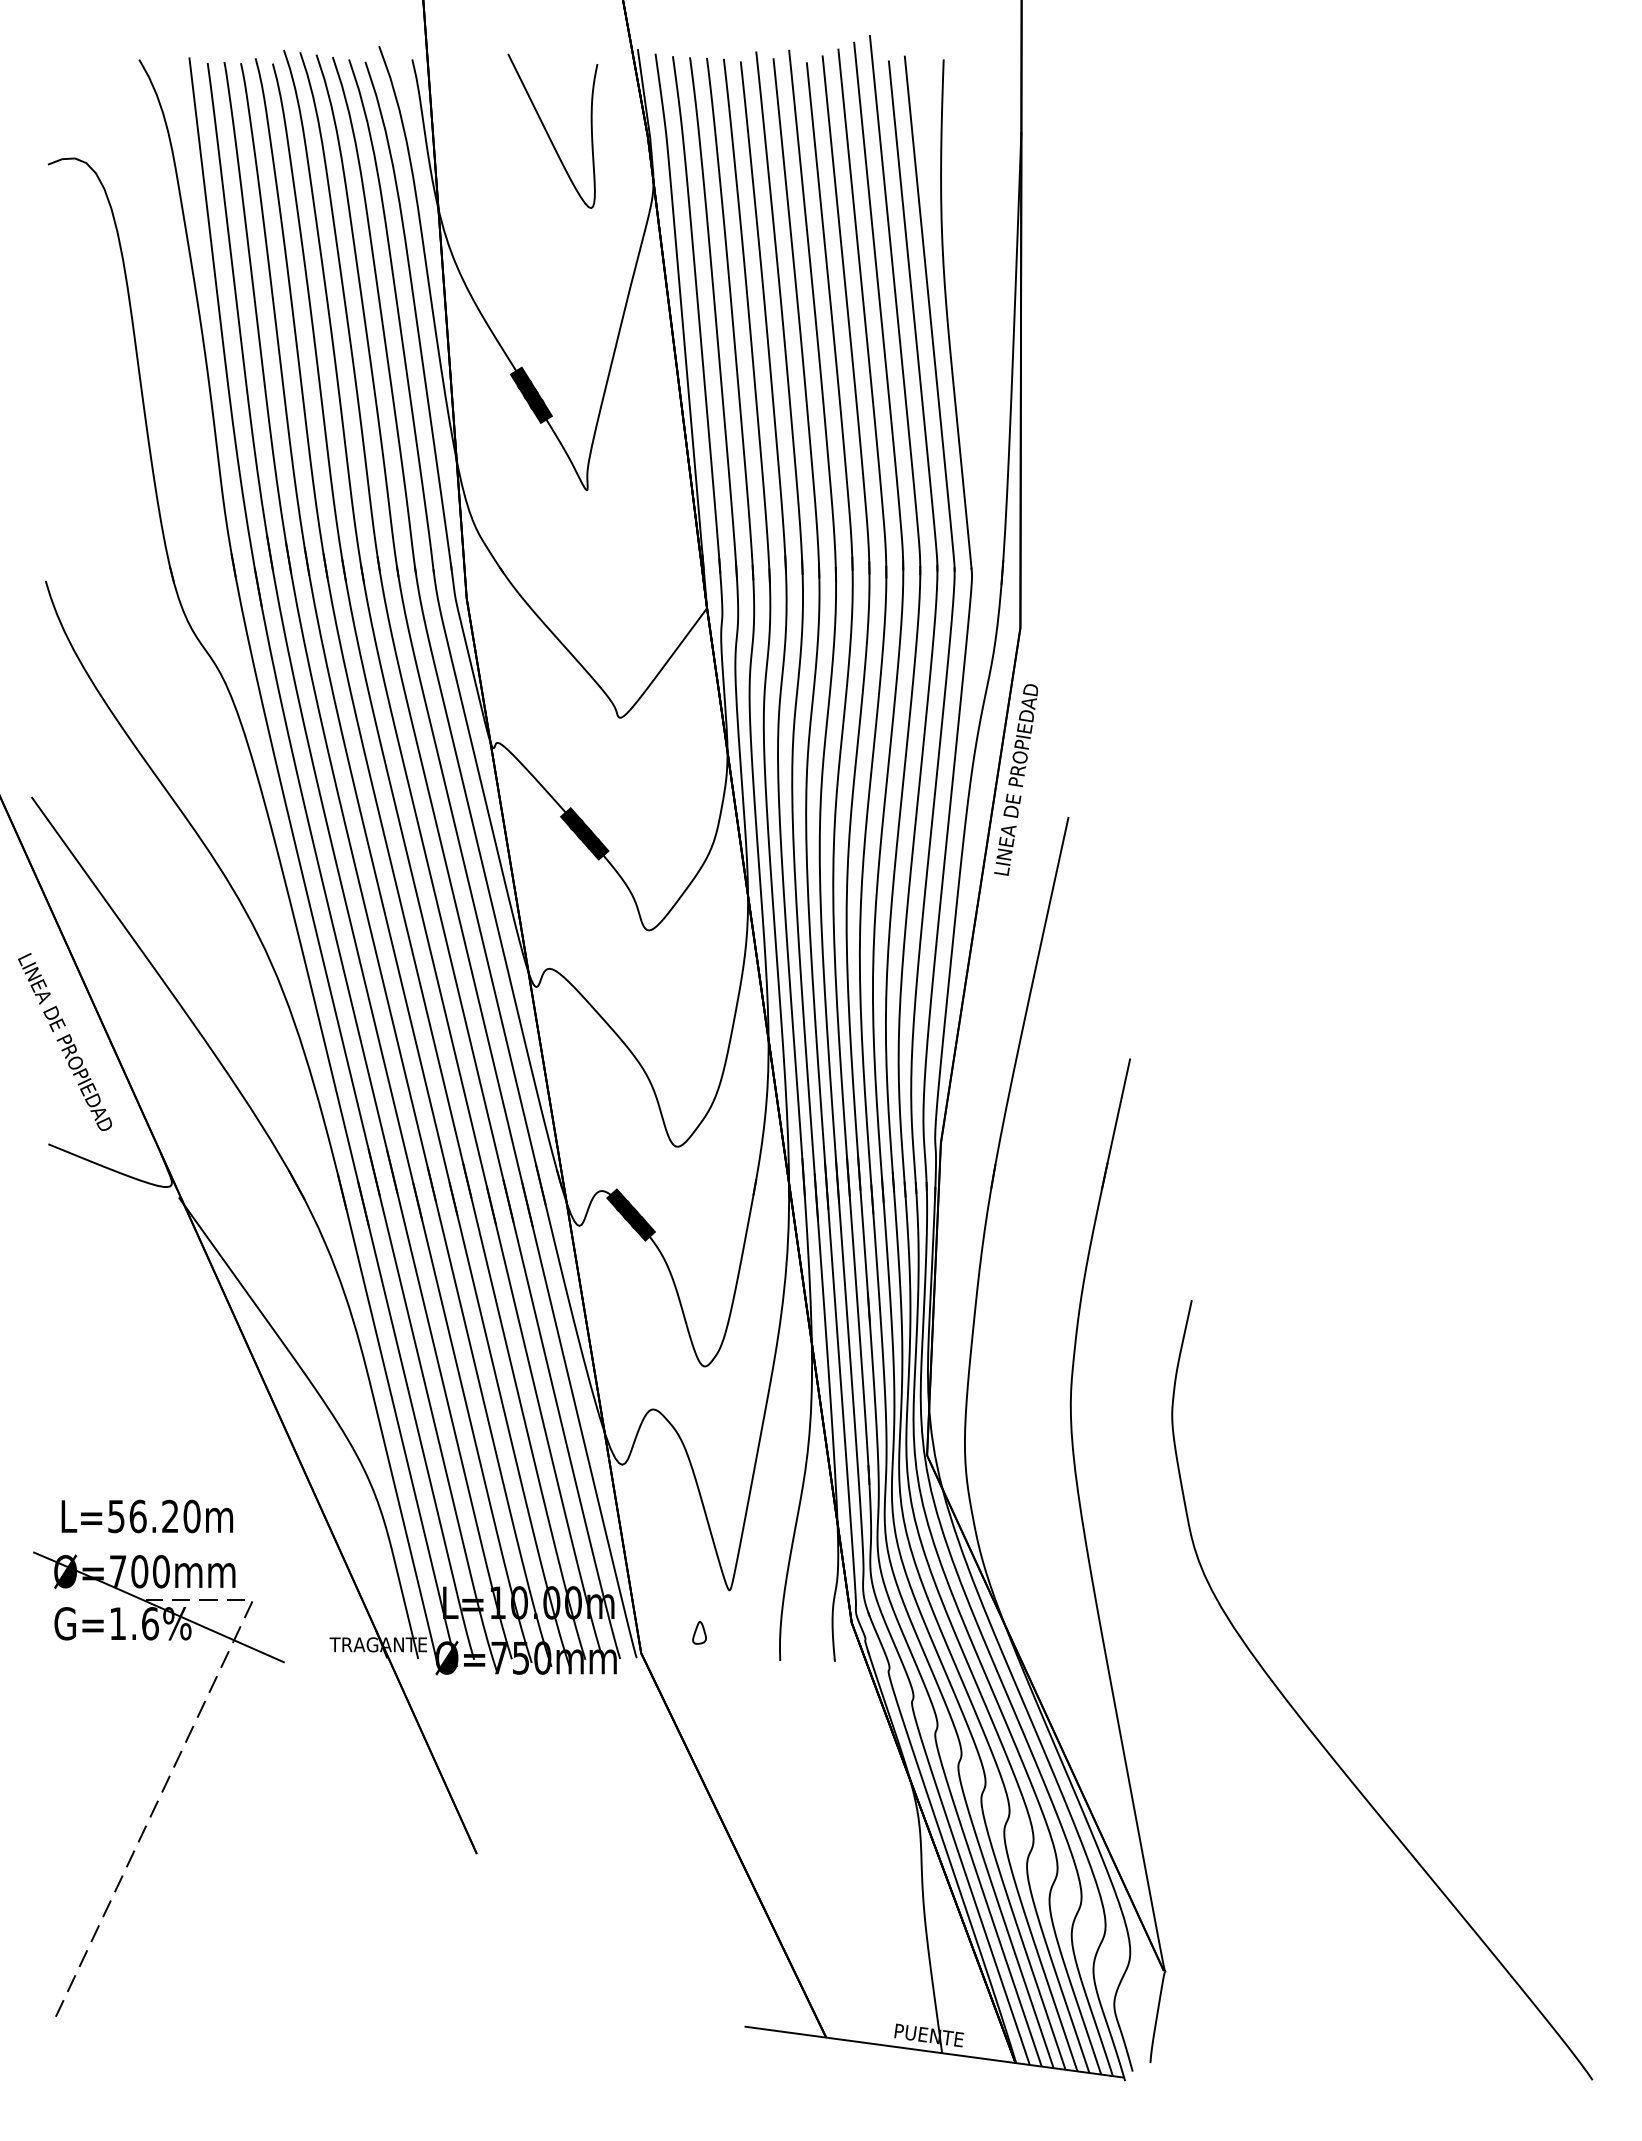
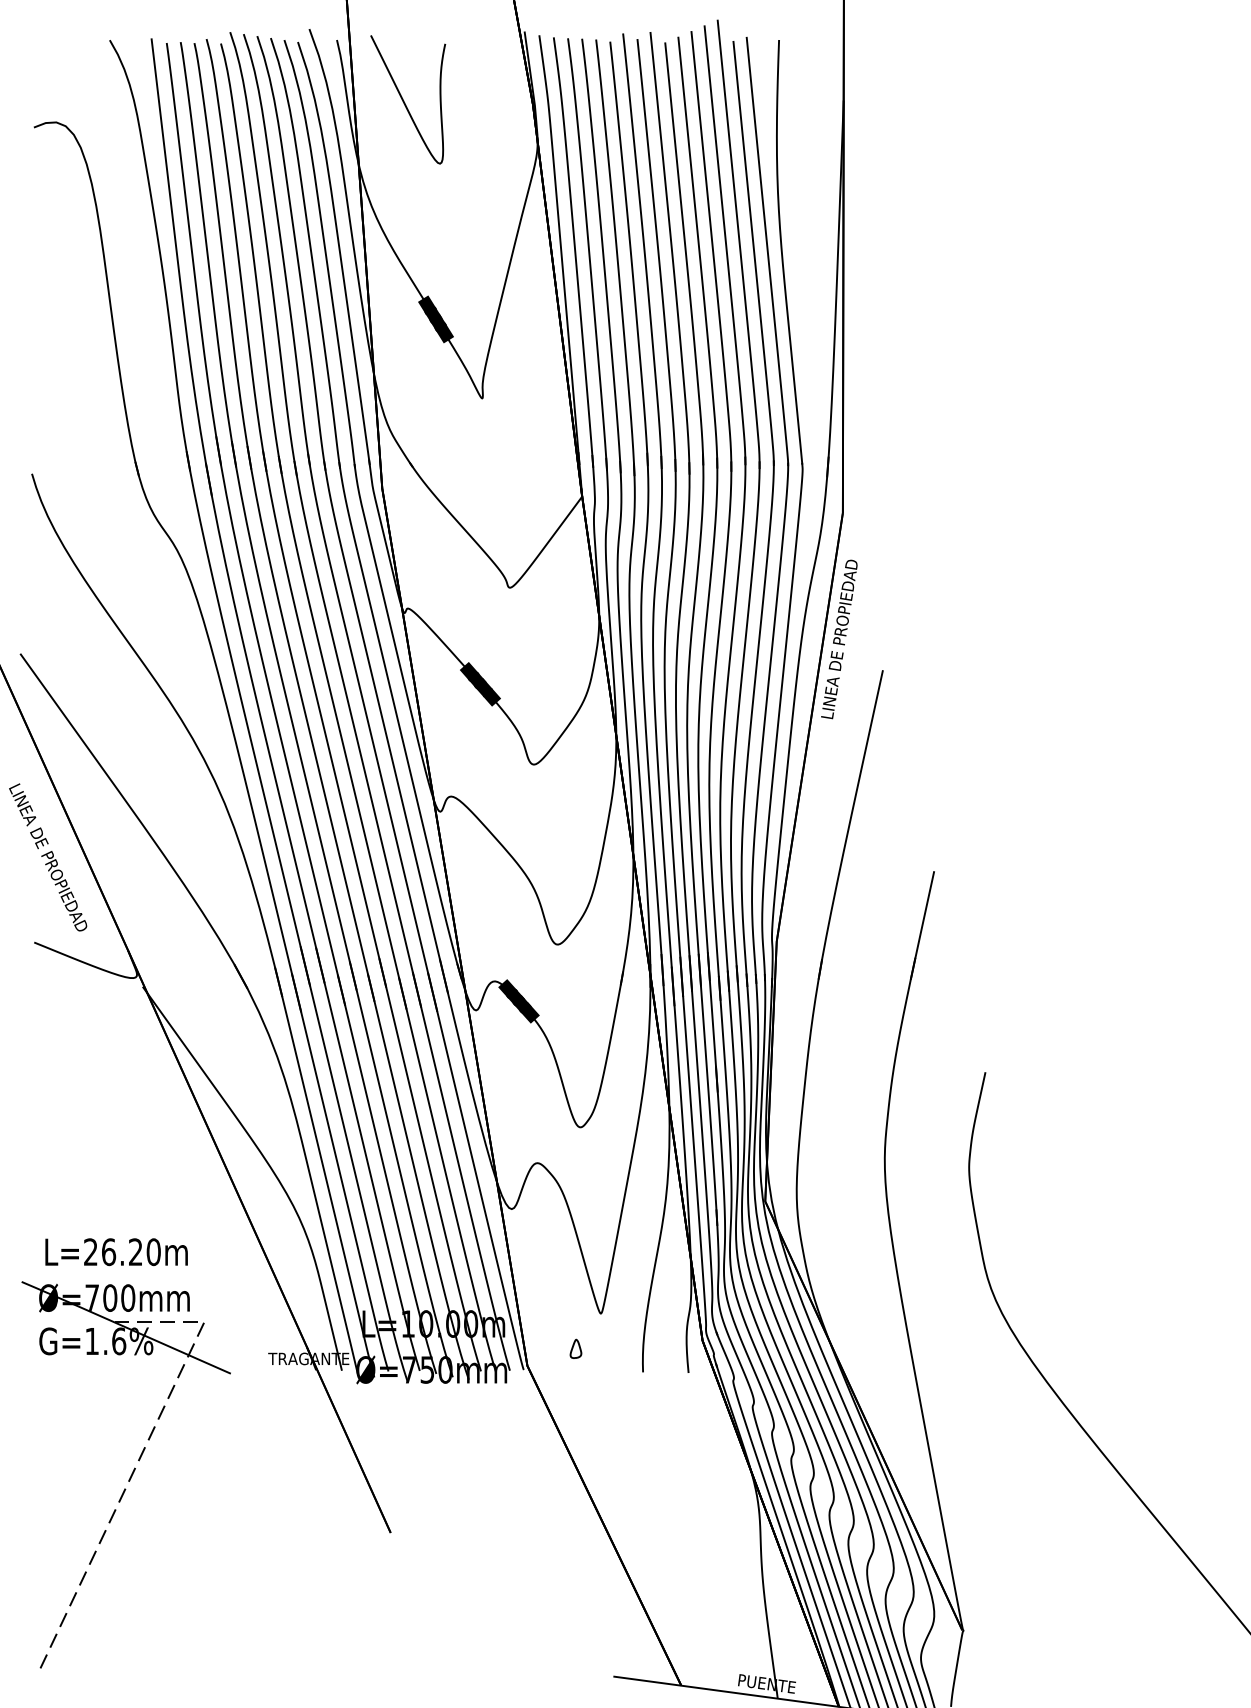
curve: (548, 133) -> (404, 101), moved
text: (116, 1516) -> (90, 1252), L=56.20m -> L=26.20m

